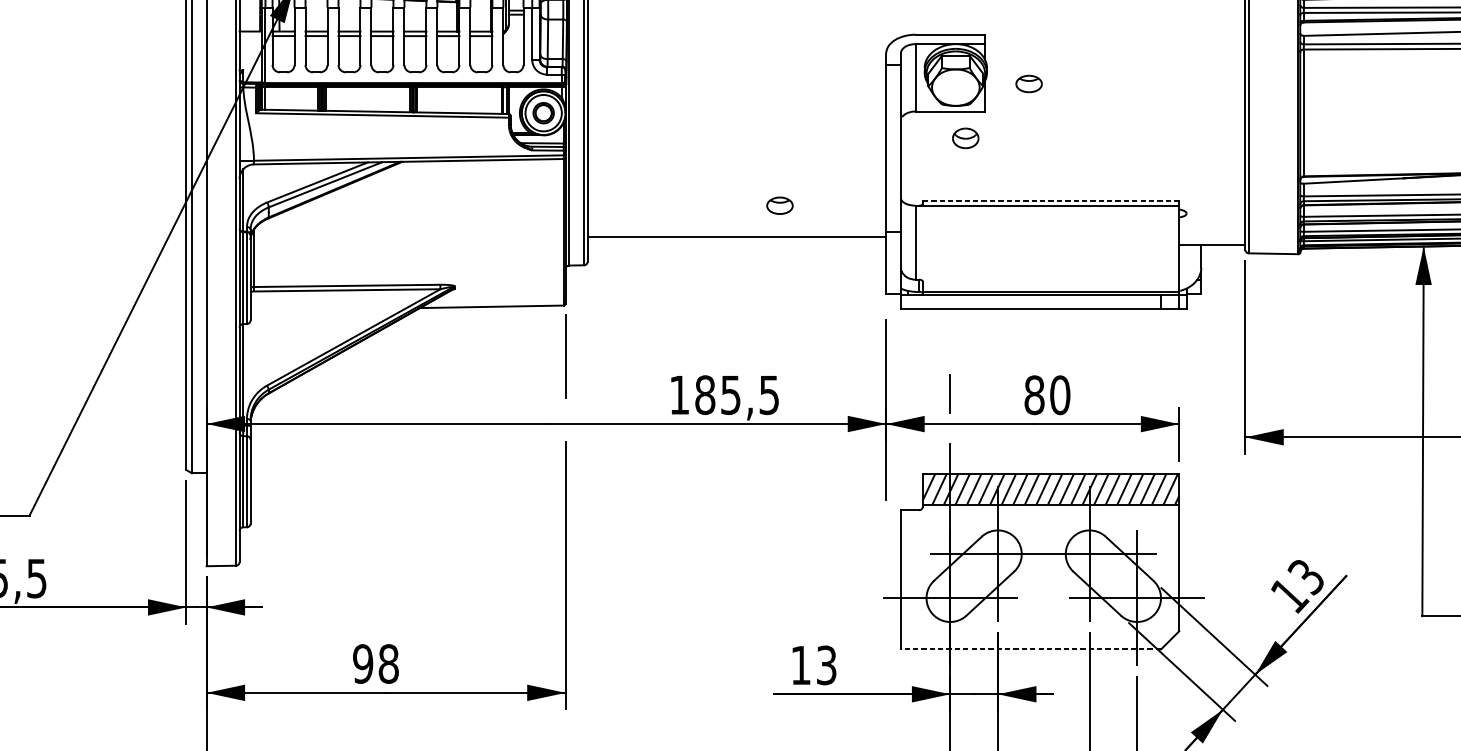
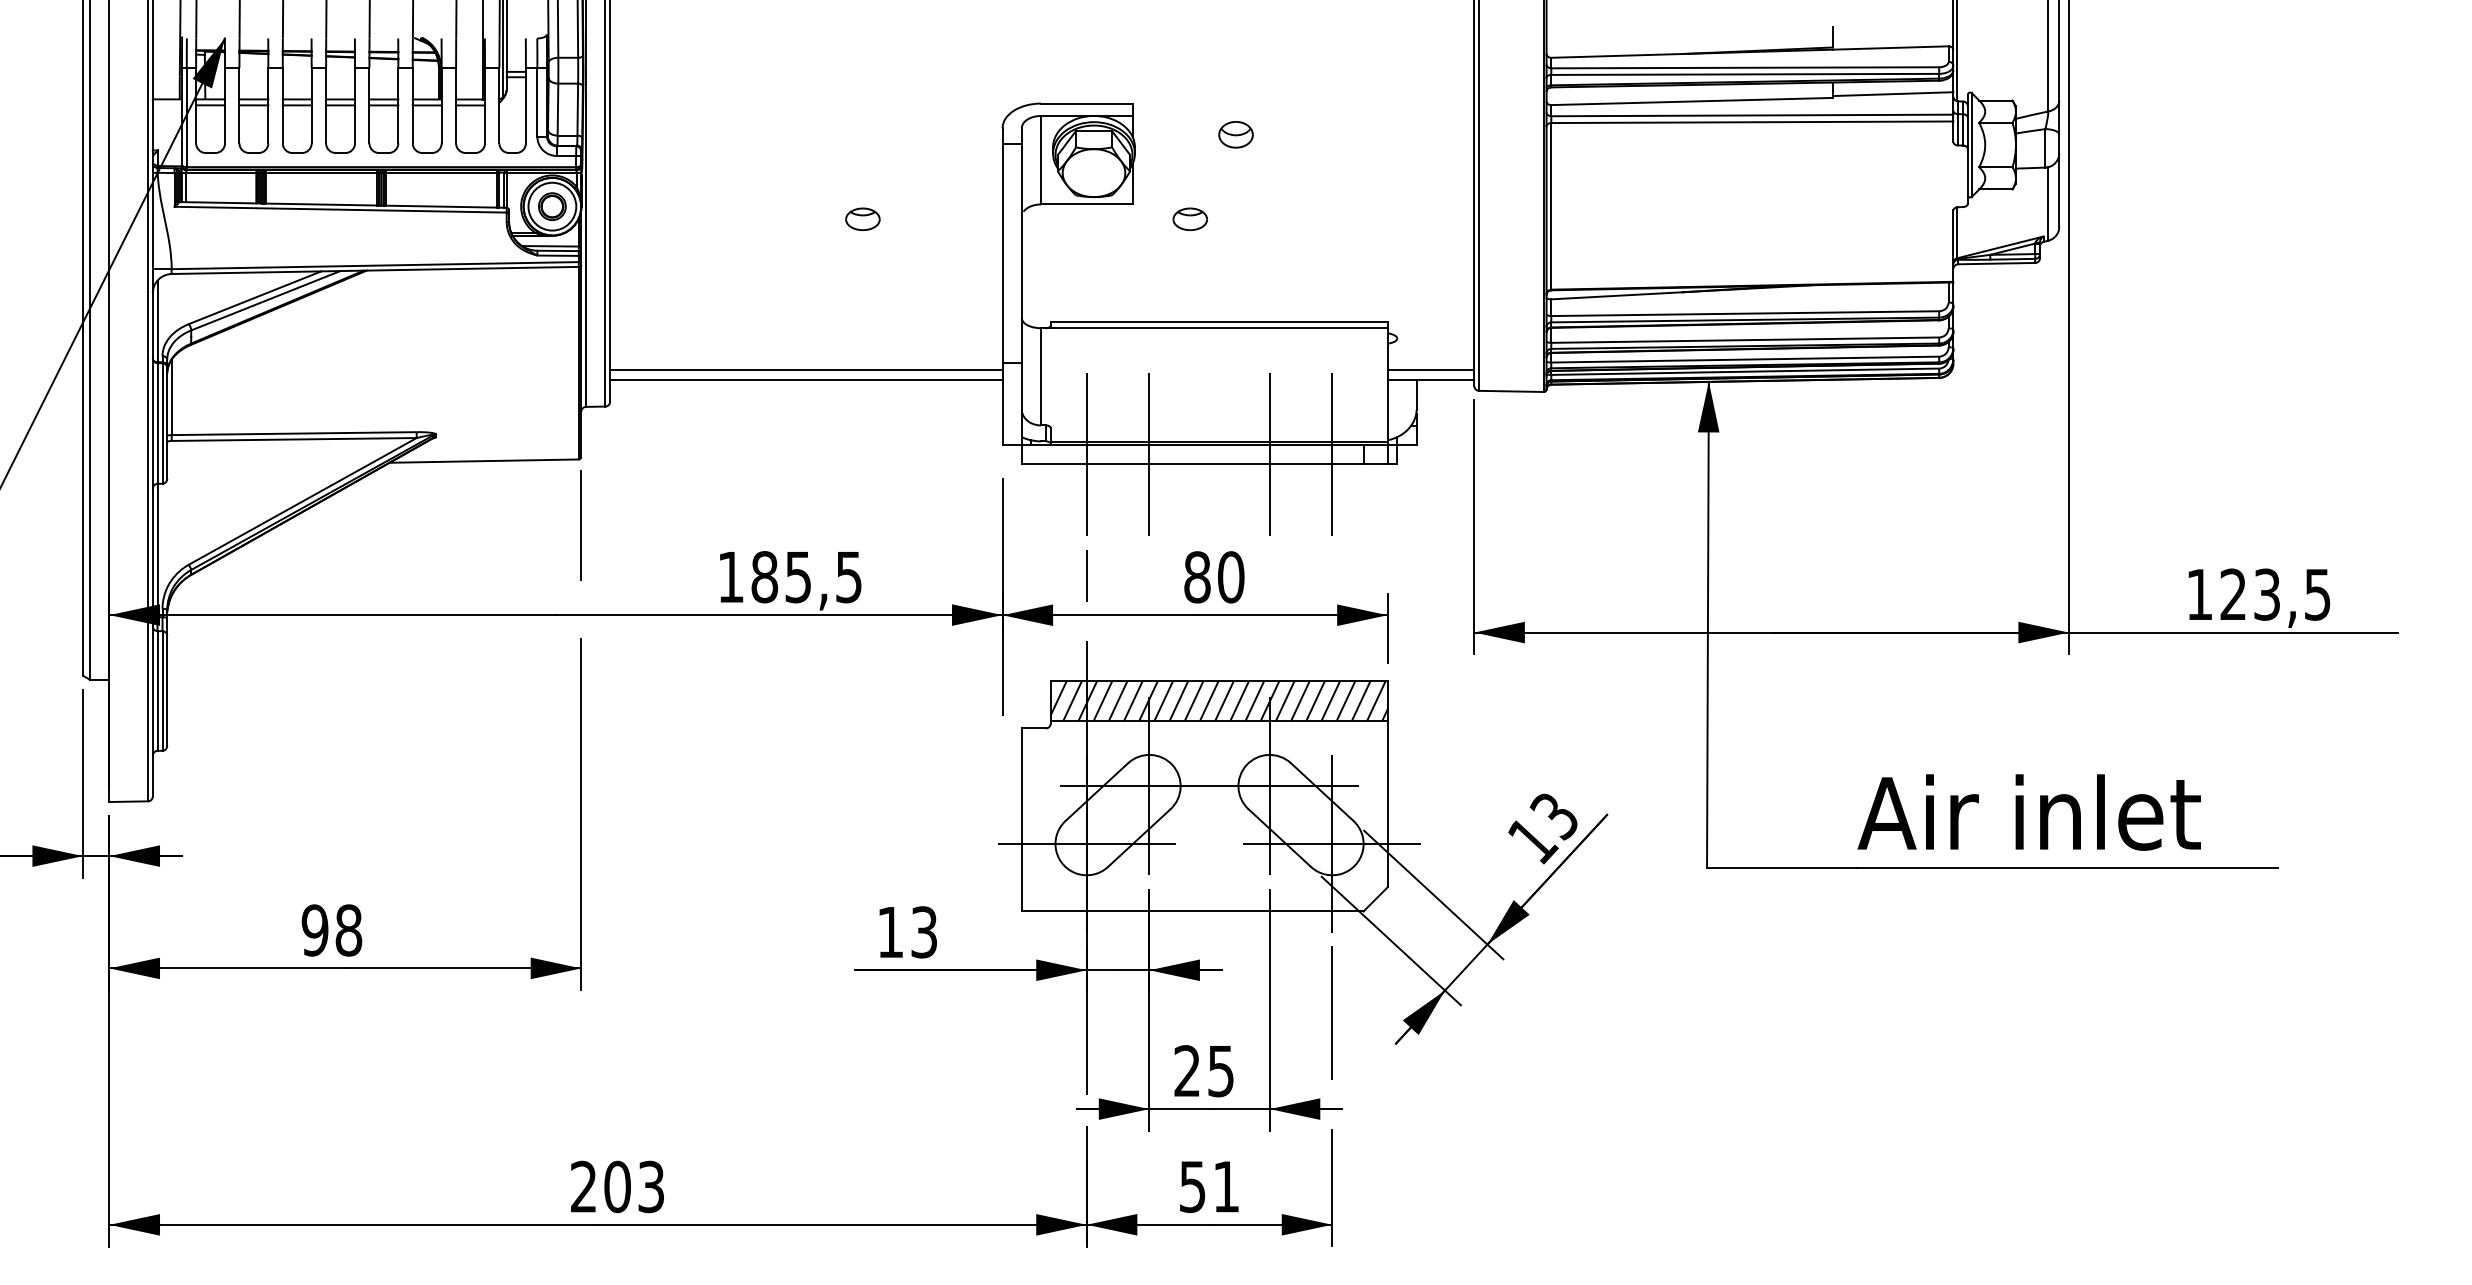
part: (1028, 84) -> (1189, 219), moved
part: (965, 138) -> (1235, 134), moved
line: (1051, 200) -> (1219, 321), dashed -> solid
part: (779, 205) -> (862, 218), moved
line: (1211, 237) -> (1430, 369), added
line: (737, 245) -> (806, 380), added
line: (950, 301) -> (1086, 454), added
line: (998, 301) -> (1149, 454), added
line: (1089, 301) -> (1269, 454), added
line: (1137, 301) -> (1332, 454), added
line: (1030, 649) -> (1192, 911), dashed -> solid

